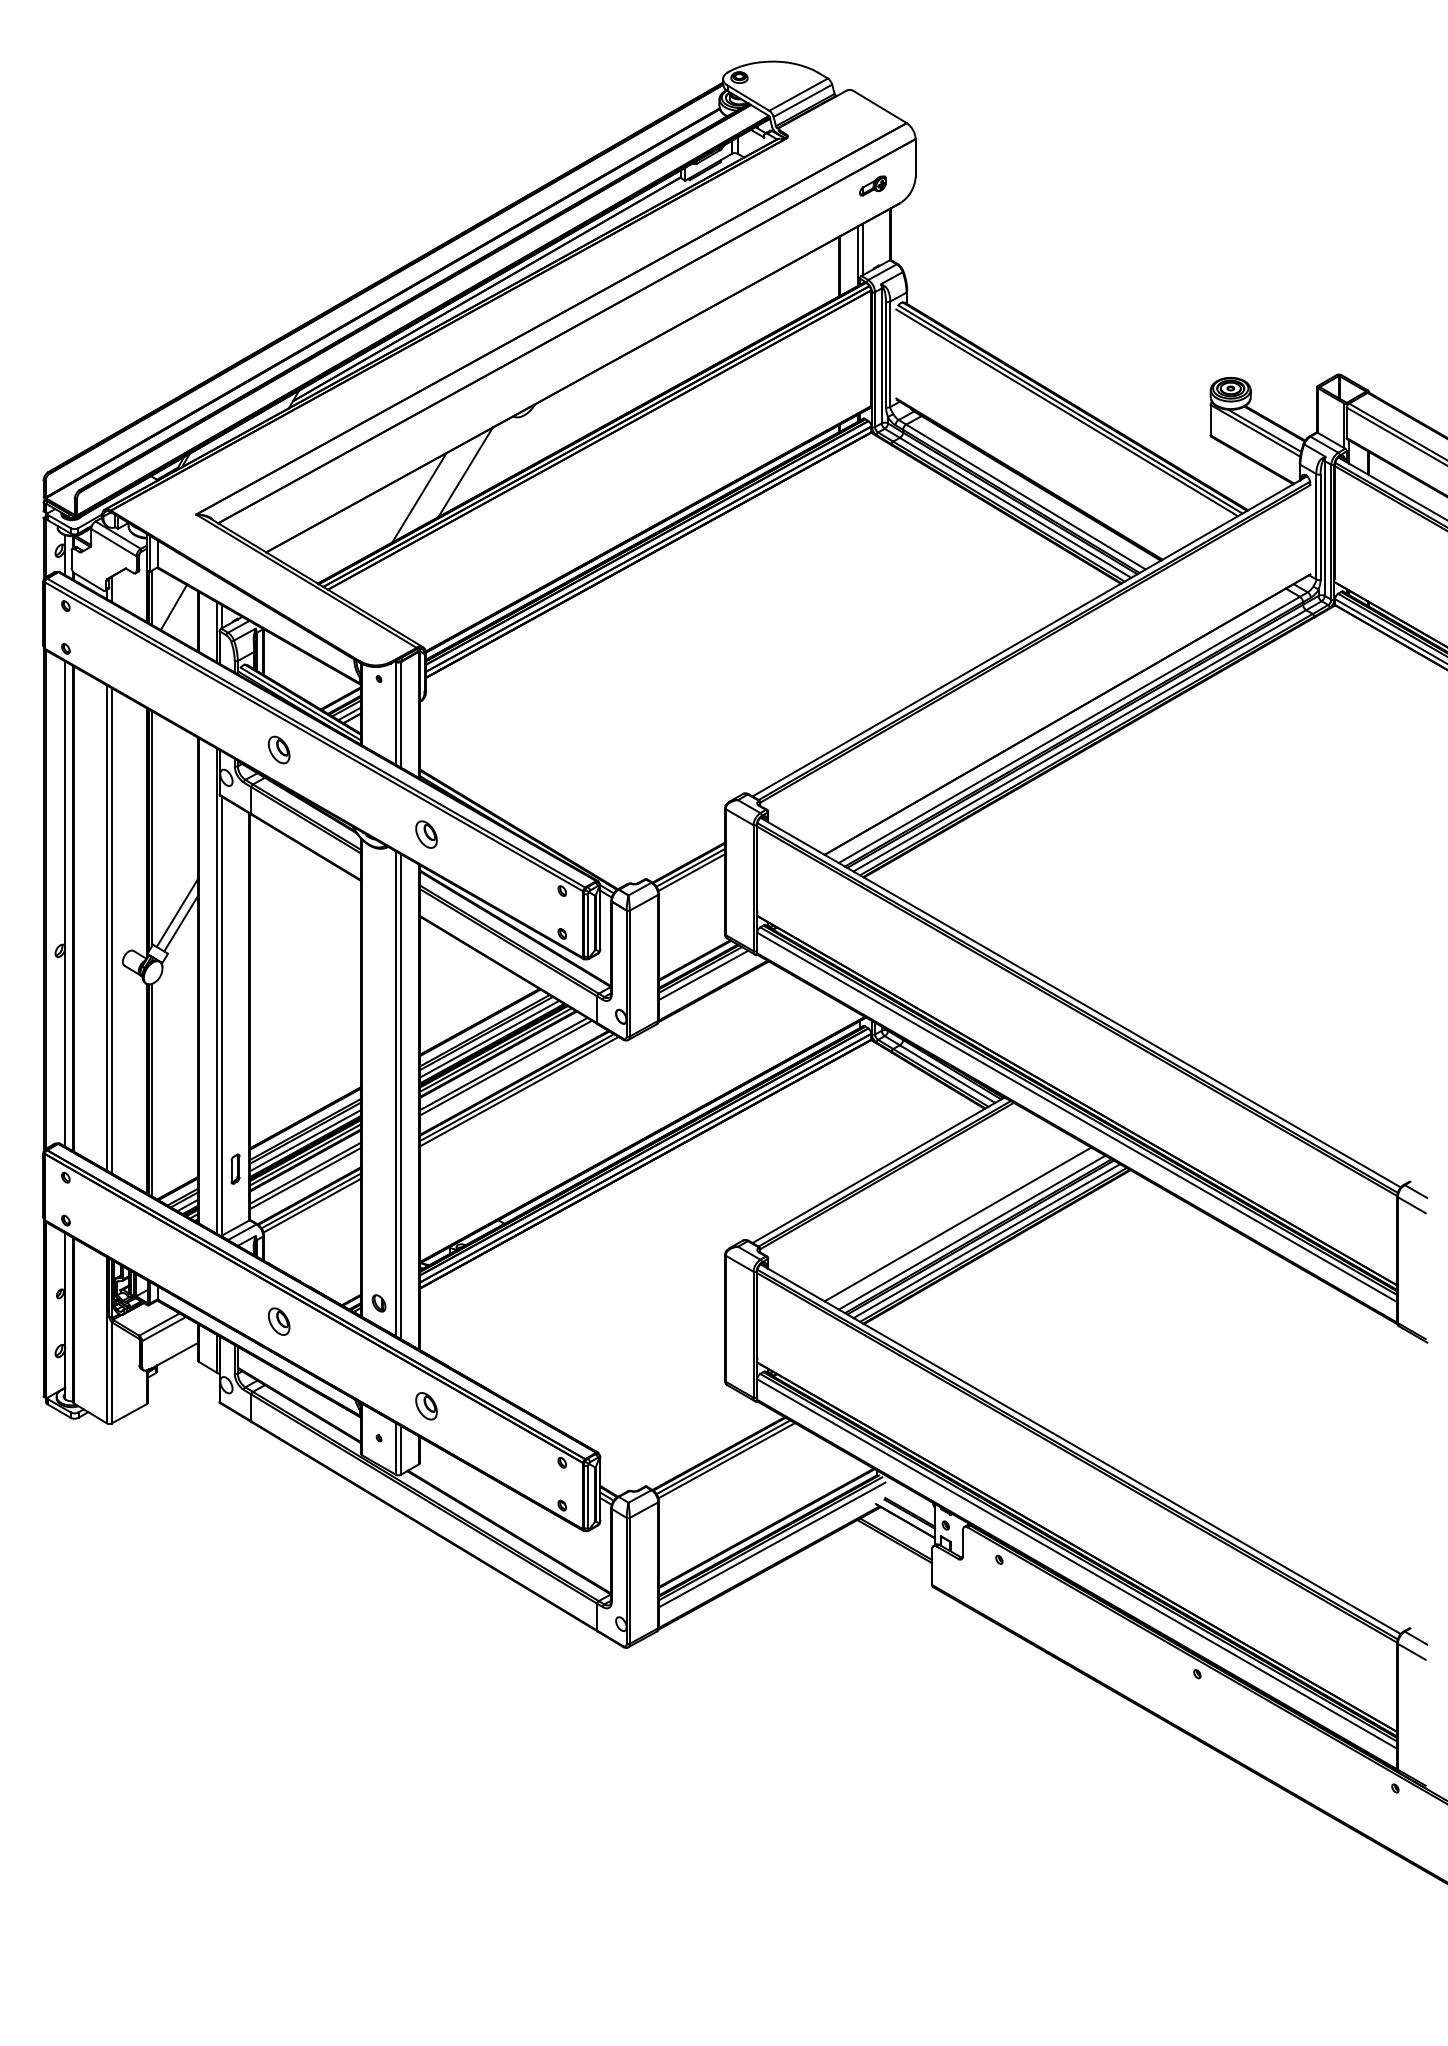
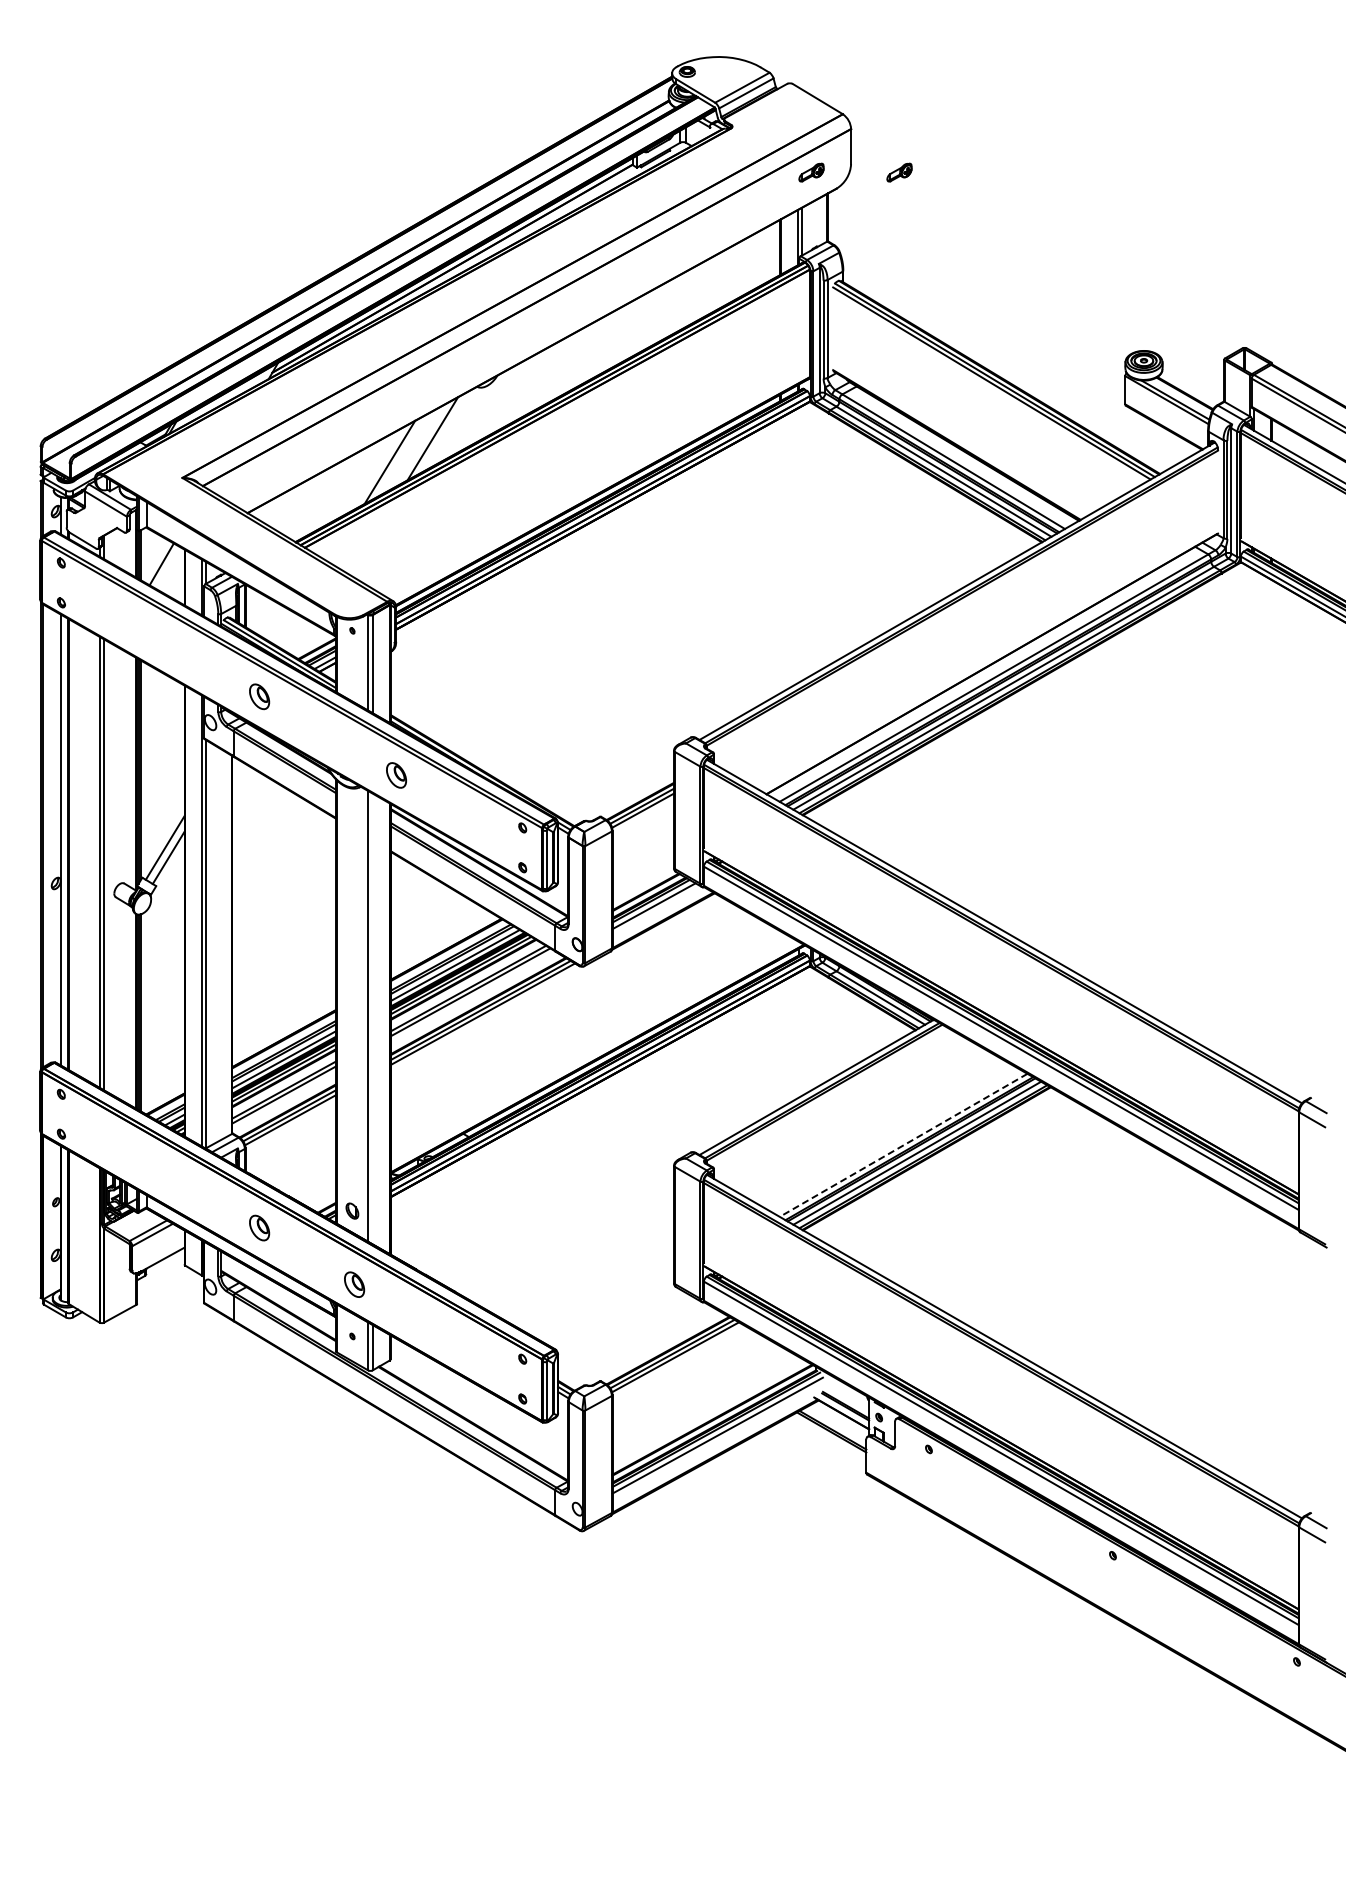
part: (967, 185) -> (899, 172), added
line: (400, 1096) -> (372, 1018), removed
part: (234, 1168) -> (218, 1085), removed
line: (958, 1224) -> (890, 1137), removed
line: (972, 1232) -> (903, 1145), solid -> dashed
part: (426, 1406) -> (354, 1284), moved

